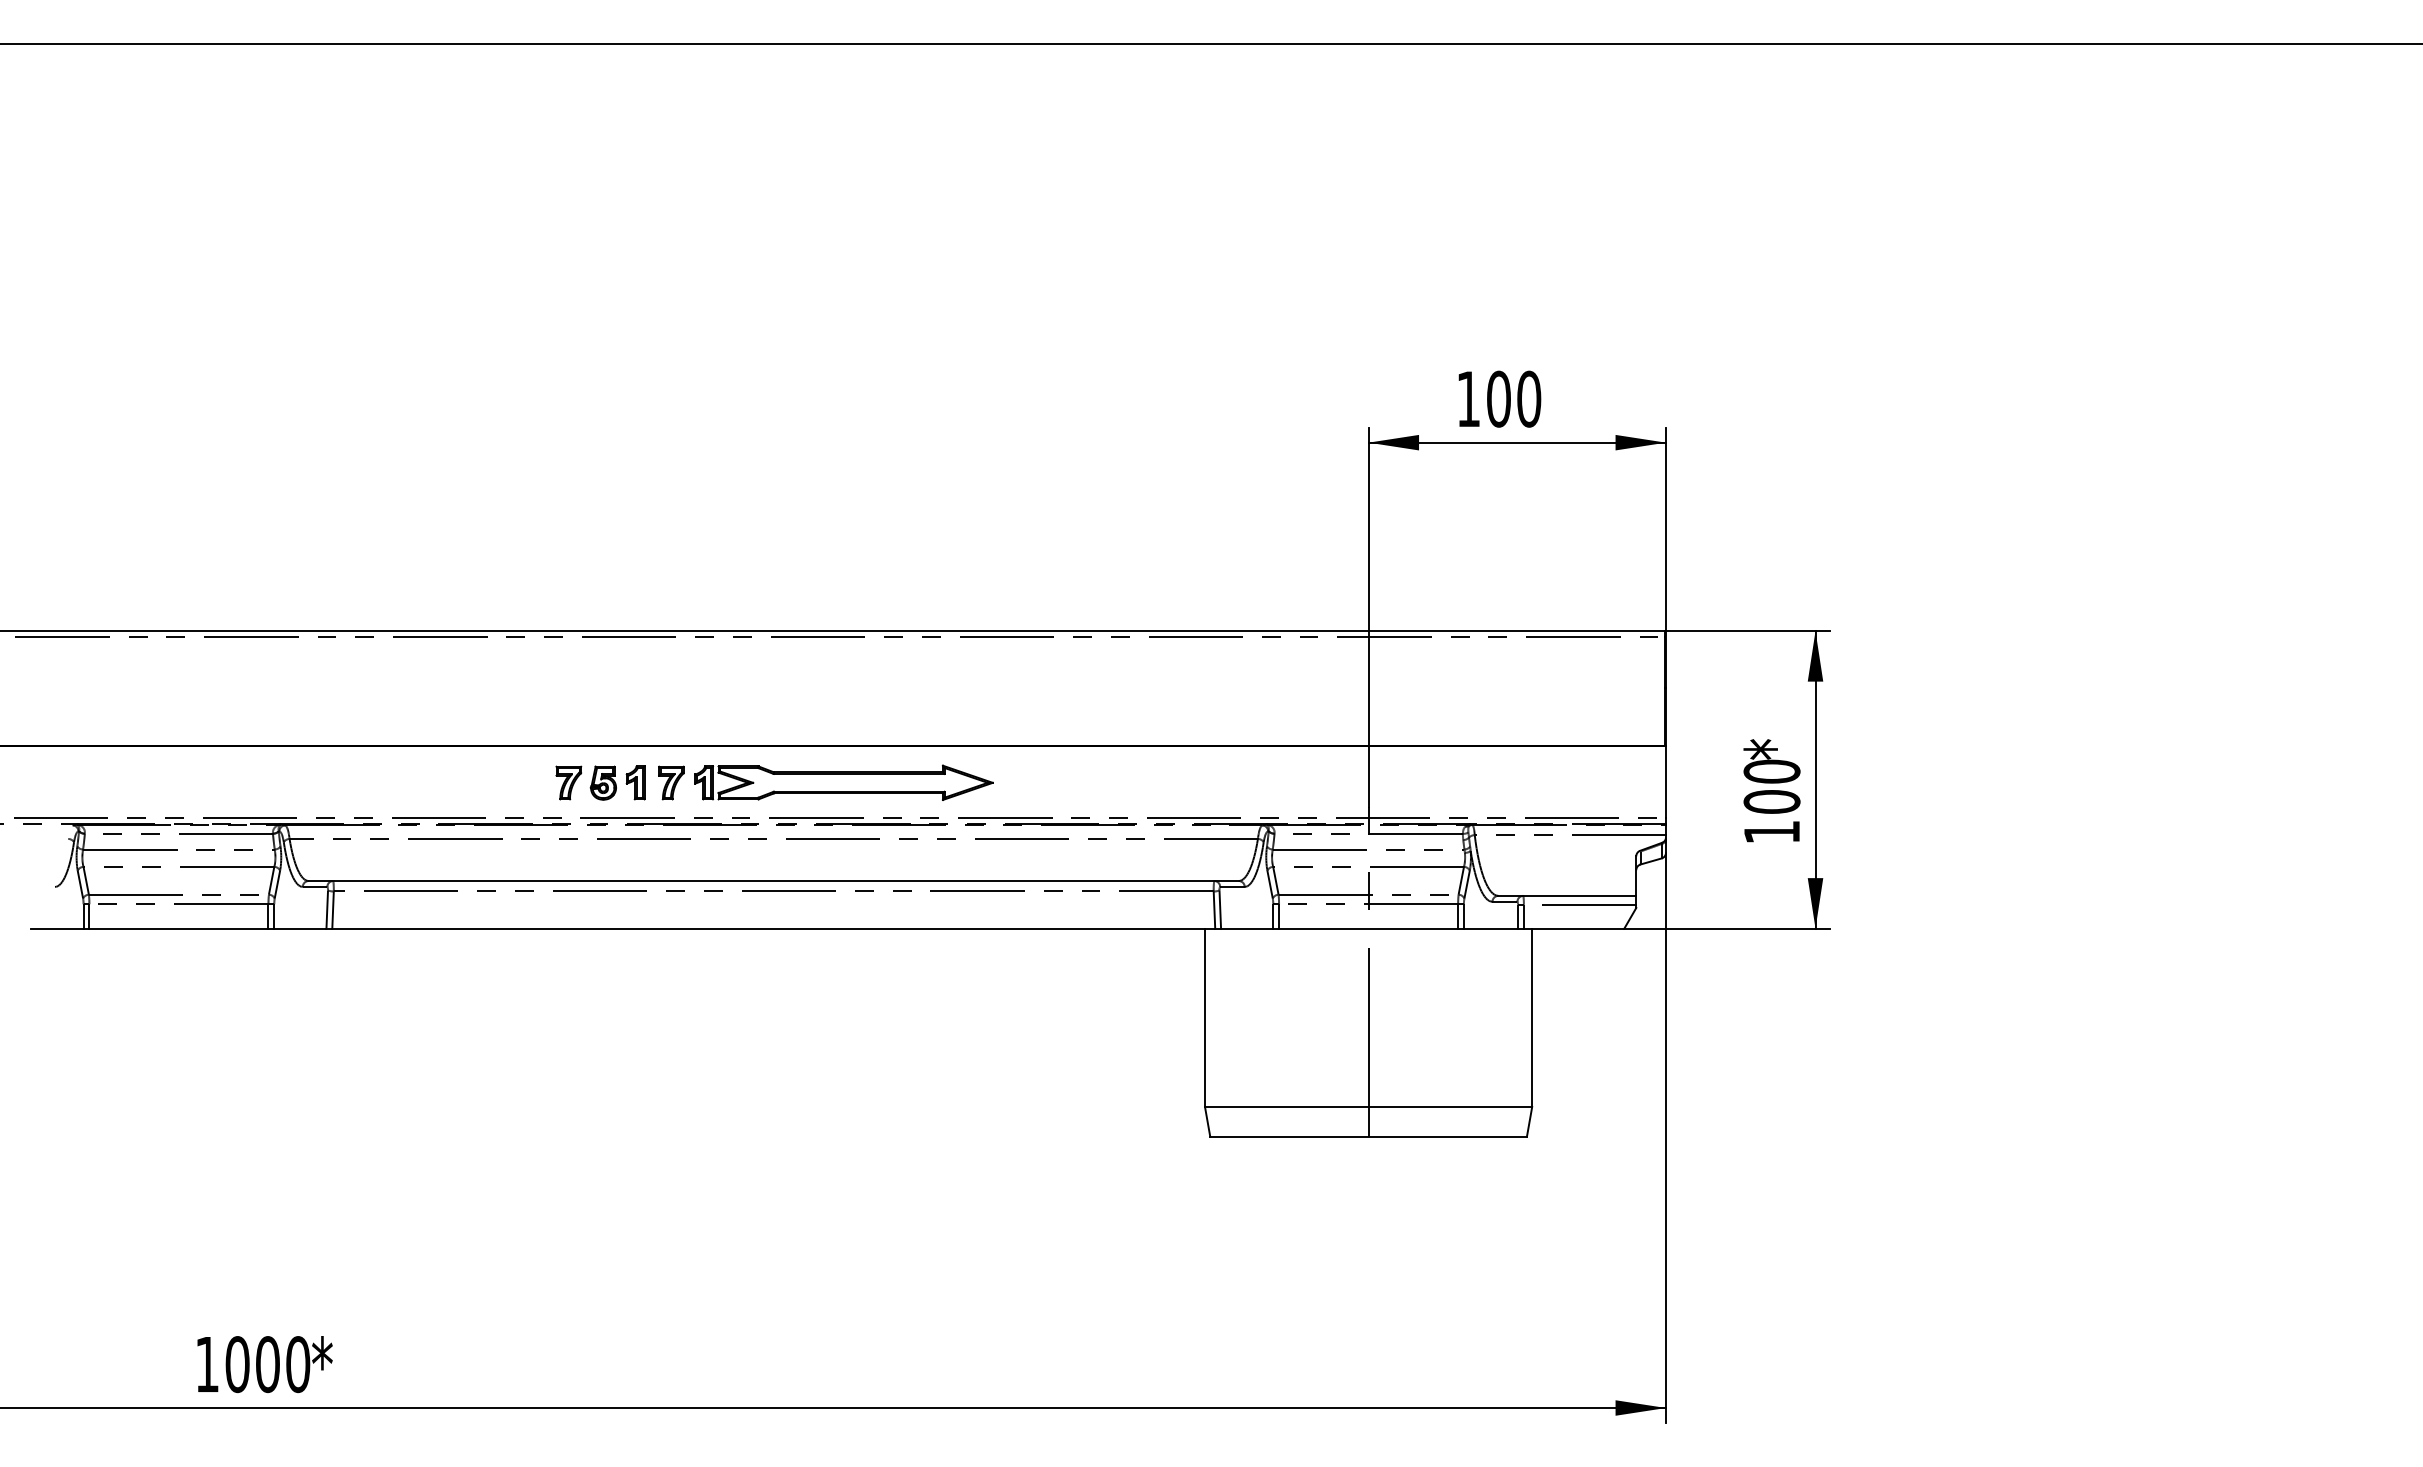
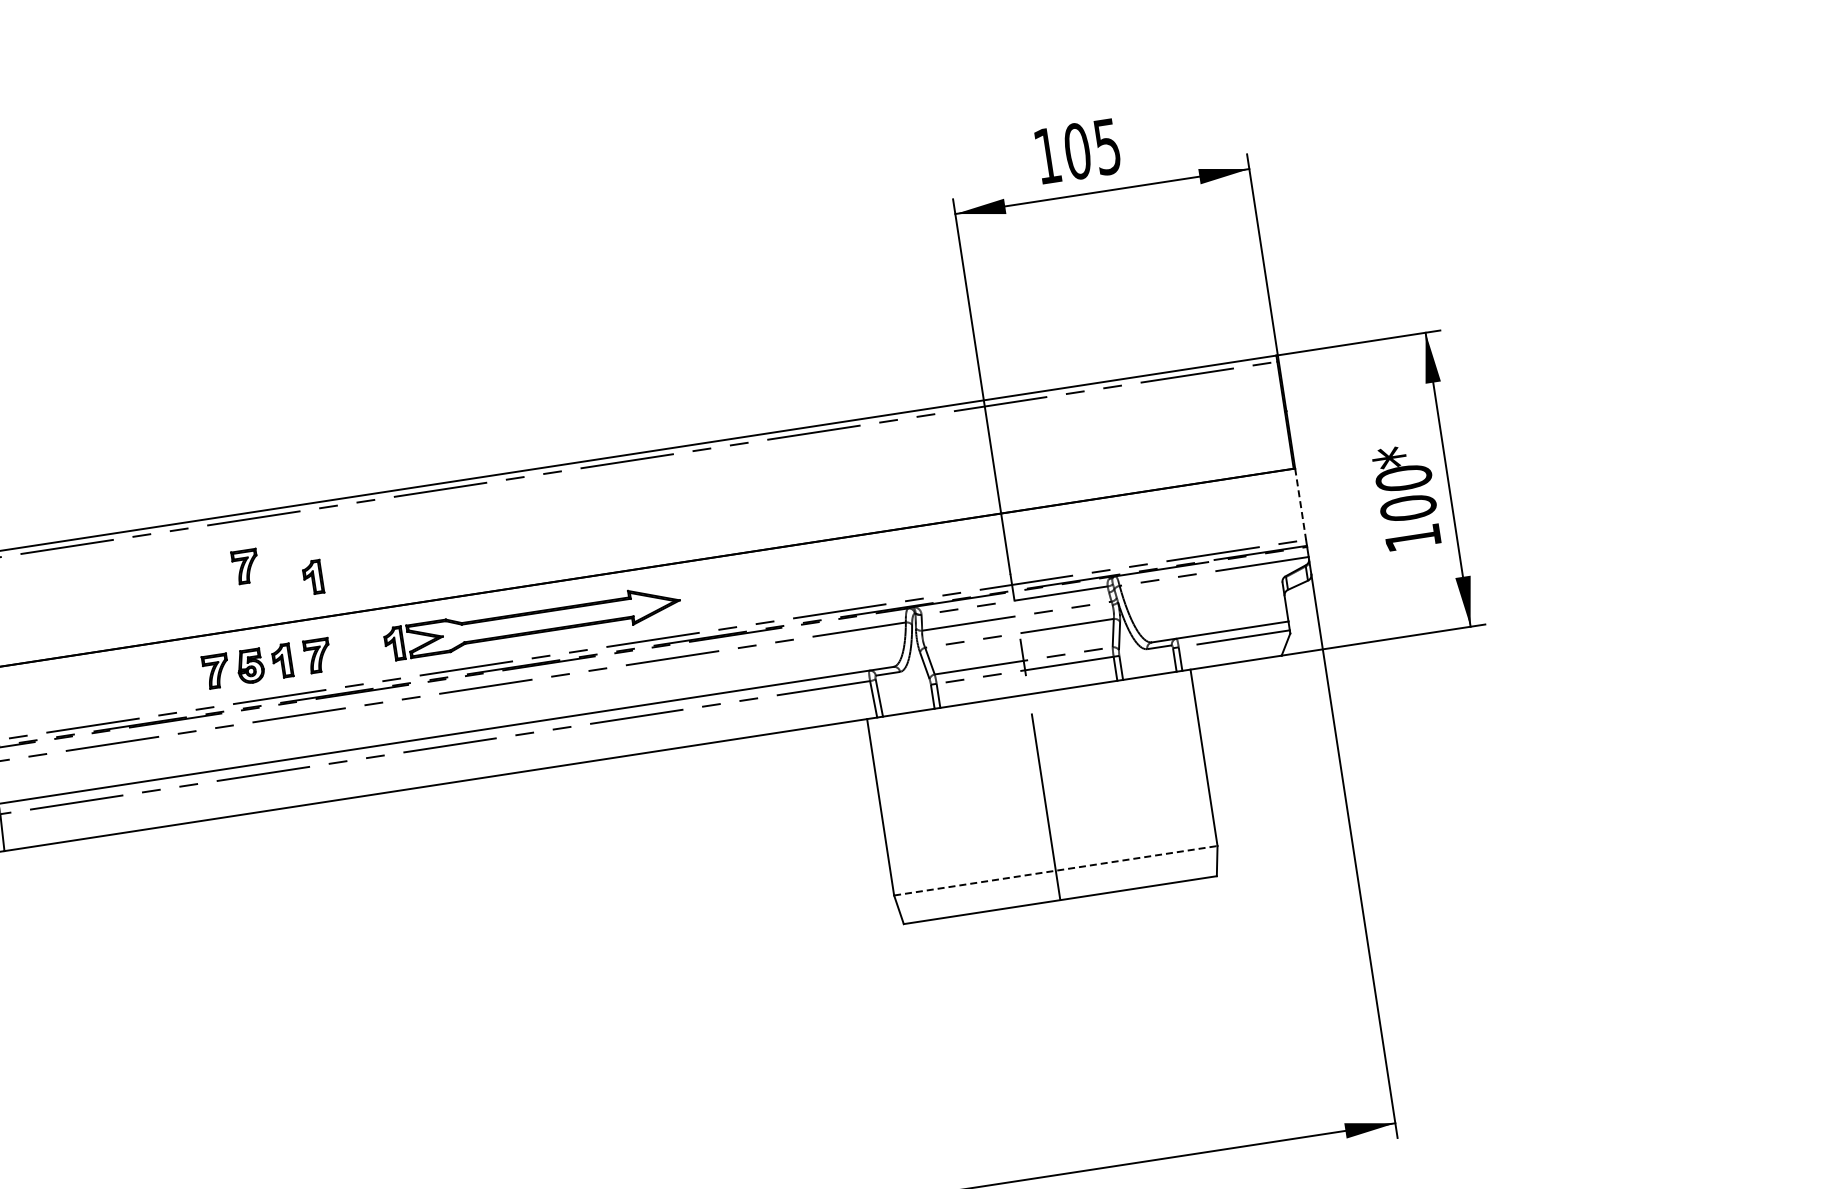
text: (1529, 398) -> (1107, 146), 100 -> 105
part: (613, 683) -> (245, 566), added
part: (678, 704) -> (312, 577), added
part: (843, 782) -> (532, 622), moved
line: (1666, 782) -> (1301, 504), solid -> dashed
line: (1368, 1107) -> (1055, 871), solid -> dashed

